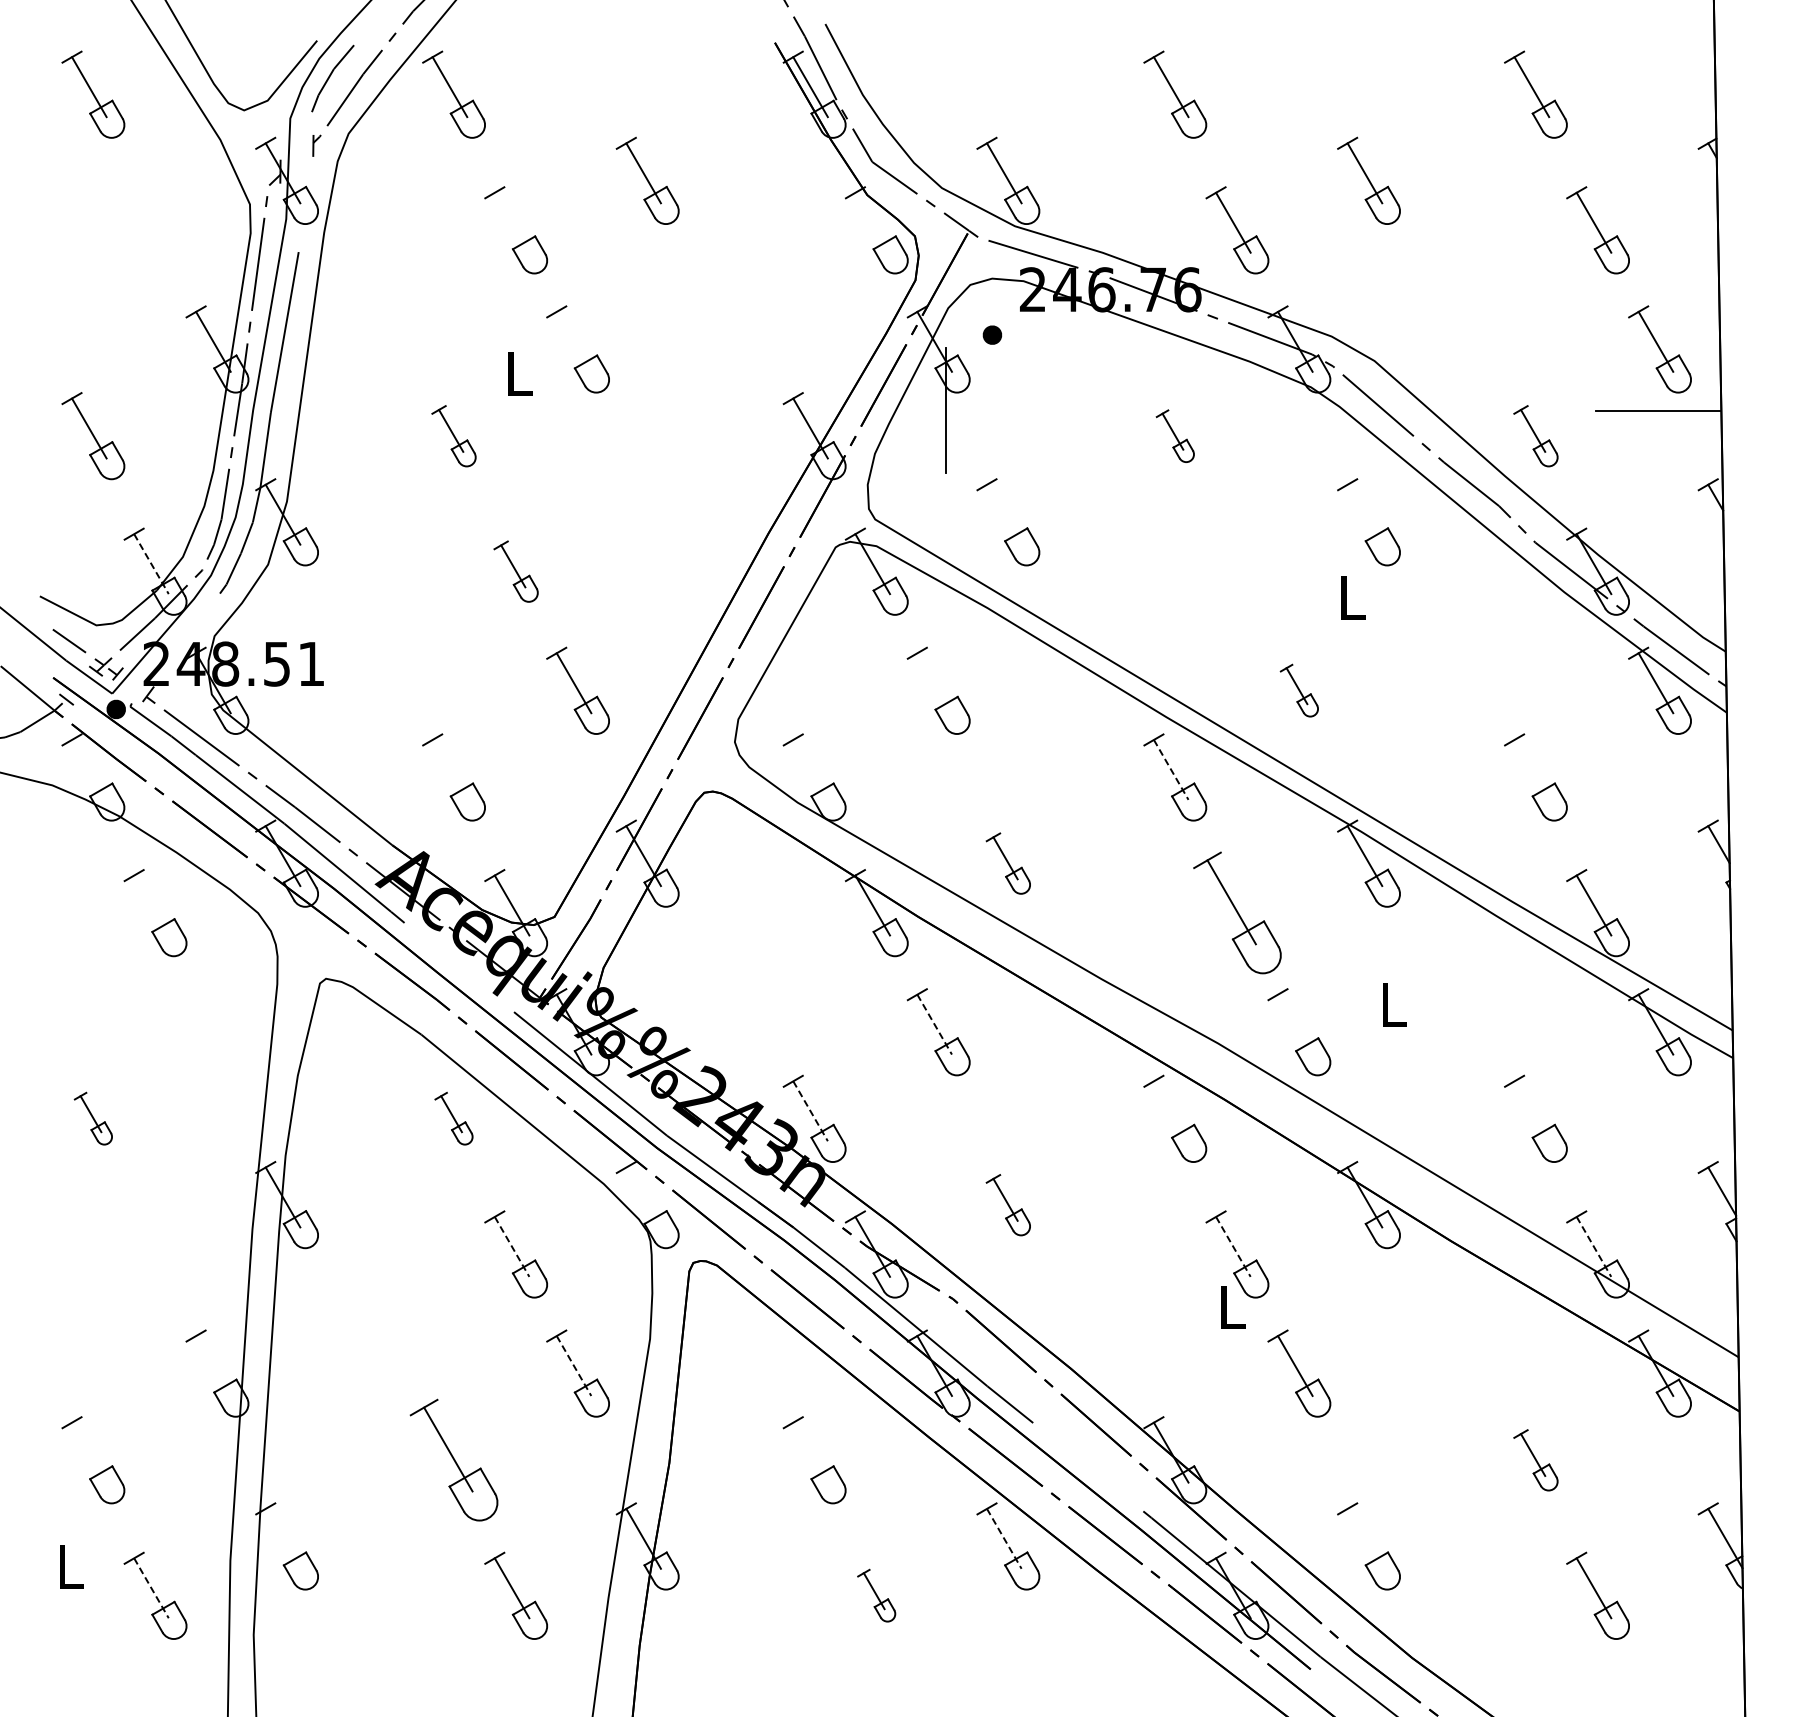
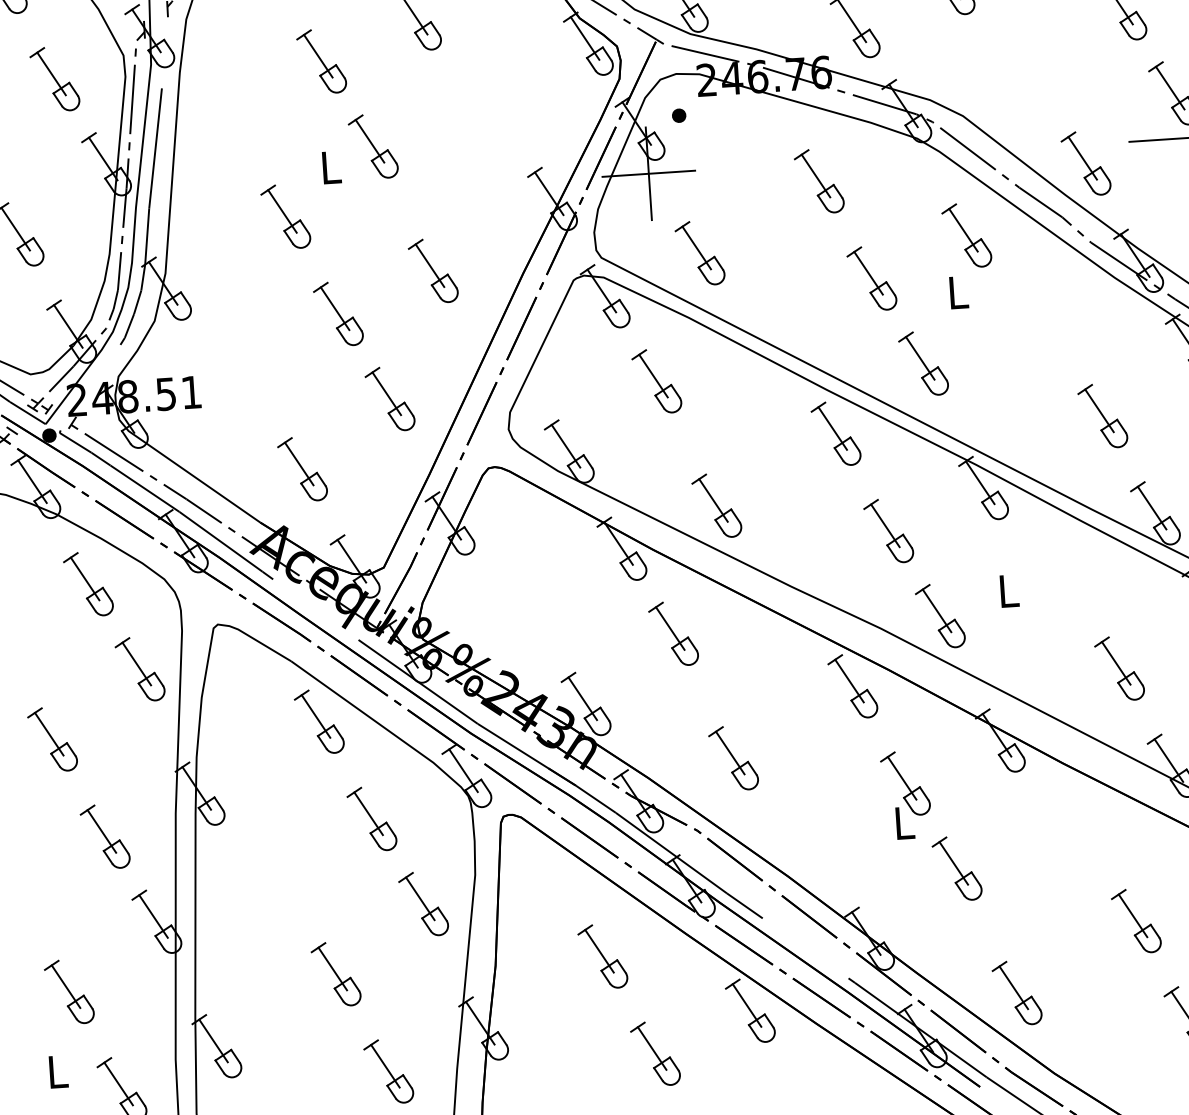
line: (511, 222) -> (317, 56), added
line: (872, 222) -> (584, 38), added
part: (155, 230) -> (54, 79), added
line: (573, 341) -> (369, 141), added
line: (946, 410) -> (648, 173), added
part: (453, 436) -> (285, 217), size x1.43
part: (1175, 436) -> (819, 181), size x1.67
part: (1535, 436) -> (1085, 164), size x1.43
line: (1004, 514) -> (696, 247), added
line: (1364, 514) -> (963, 230), added
part: (647, 522) -> (433, 271), added
line: (151, 564) -> (68, 326), dashed -> solid
part: (515, 571) -> (337, 313), size x1.43
part: (1237, 571) -> (872, 278), added
line: (934, 683) -> (653, 376), added
part: (1299, 690) -> (923, 363), size x1.67
line: (89, 769) -> (32, 481), added
line: (449, 769) -> (298, 463), added
line: (810, 769) -> (565, 445), added
line: (1171, 769) -> (832, 428), dashed -> solid
line: (1531, 769) -> (1099, 410), added
part: (1008, 863) -> (716, 505), size x1.43
line: (151, 905) -> (85, 578), added
part: (1237, 913) -> (888, 531), size x0.71
line: (934, 1024) -> (670, 628), dashed -> solid
line: (1295, 1024) -> (937, 610), added
part: (217, 1032) -> (140, 669), added
line: (810, 1111) -> (582, 698), dashed -> solid
line: (1170, 1111) -> (848, 681), added
line: (1531, 1111) -> (1116, 663), added
part: (93, 1118) -> (52, 739), size x1.67
part: (453, 1118) -> (318, 721), size x1.67
line: (643, 1197) -> (463, 770), added
part: (1008, 1205) -> (733, 758), size x1.43
line: (512, 1246) -> (368, 813), dashed -> solid
line: (1233, 1246) -> (902, 778), dashed -> solid
line: (1594, 1246) -> (1169, 760), dashed -> solid
part: (155, 1254) -> (105, 836), added
line: (213, 1365) -> (153, 916), added
line: (574, 1366) -> (420, 899), dashed -> solid
line: (89, 1452) -> (66, 986), added
line: (810, 1452) -> (599, 951), added
part: (453, 1460) -> (335, 974), size x0.71
part: (1535, 1460) -> (1136, 921), size x1.43
line: (282, 1538) -> (213, 1040), added
line: (1004, 1538) -> (747, 1005), dashed -> solid
line: (1364, 1538) -> (1013, 987), added
line: (151, 1588) -> (118, 1084), dashed -> solid
part: (876, 1595) -> (655, 1053), size x1.67

